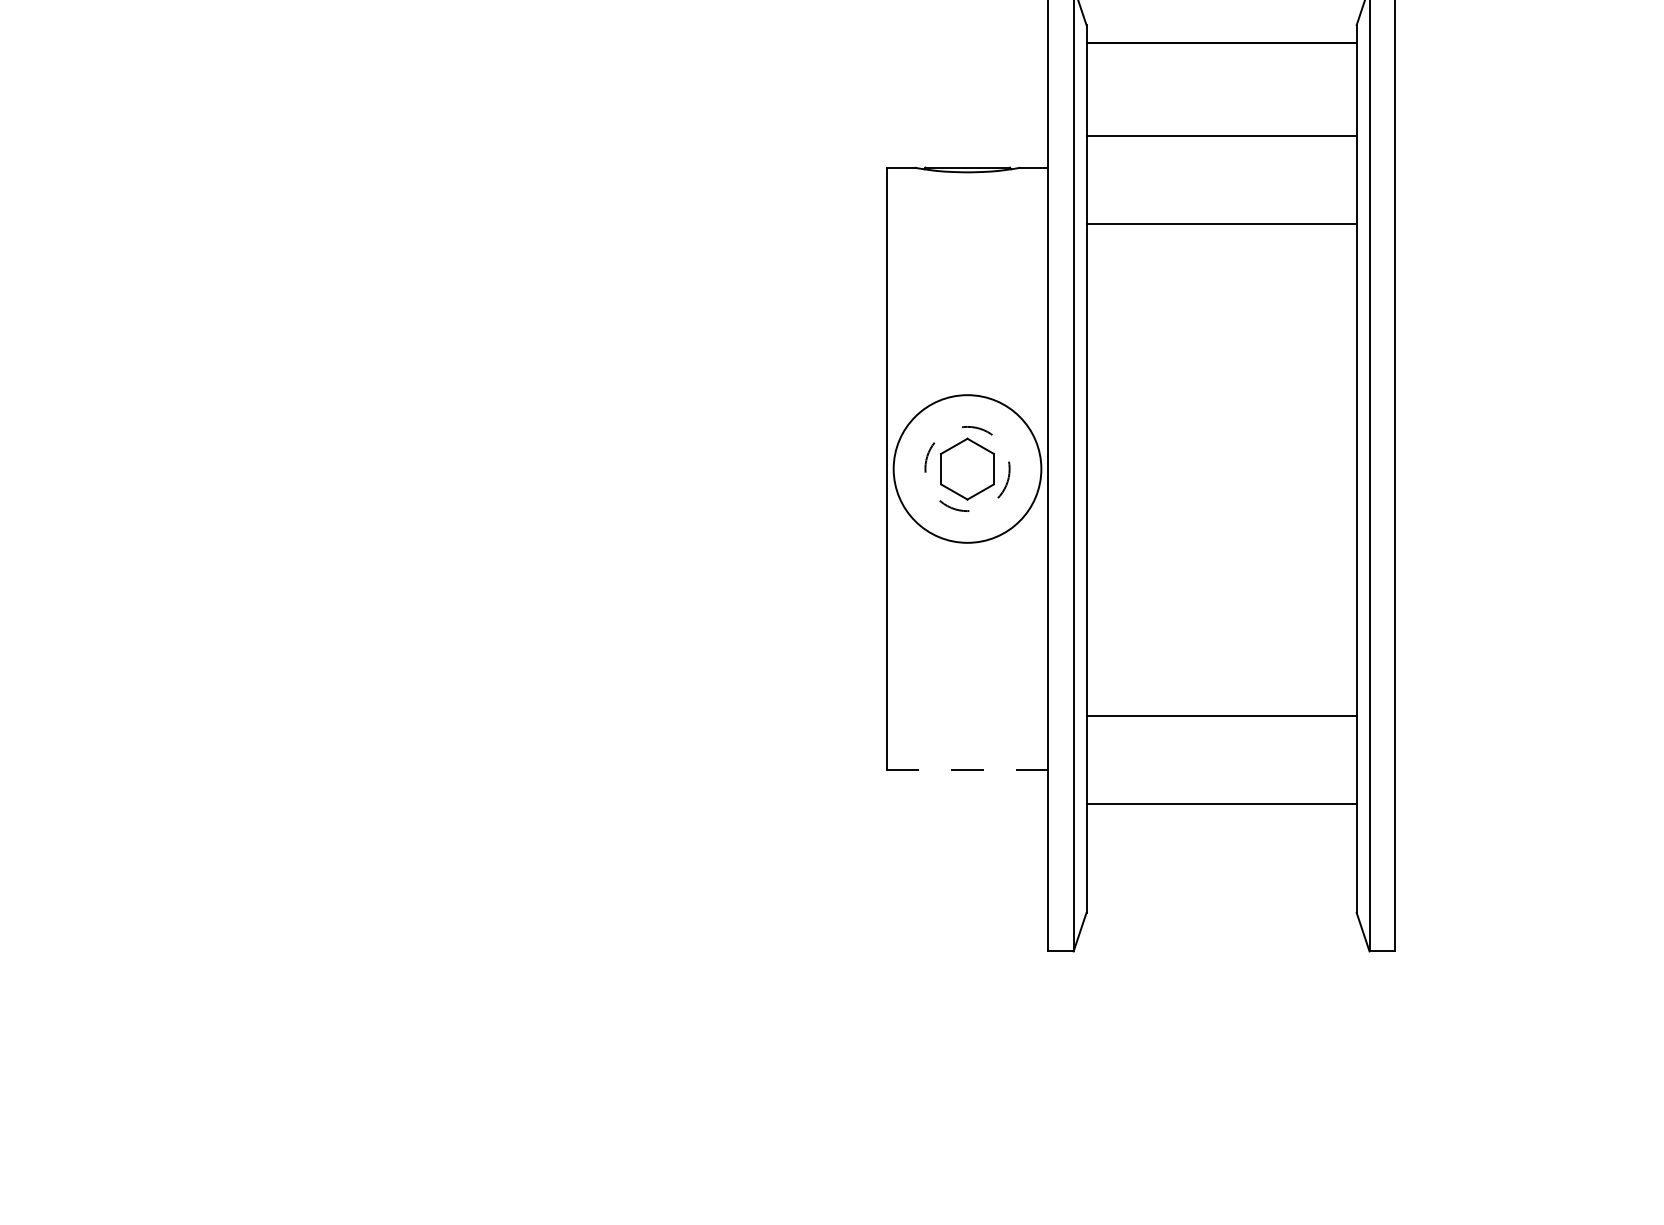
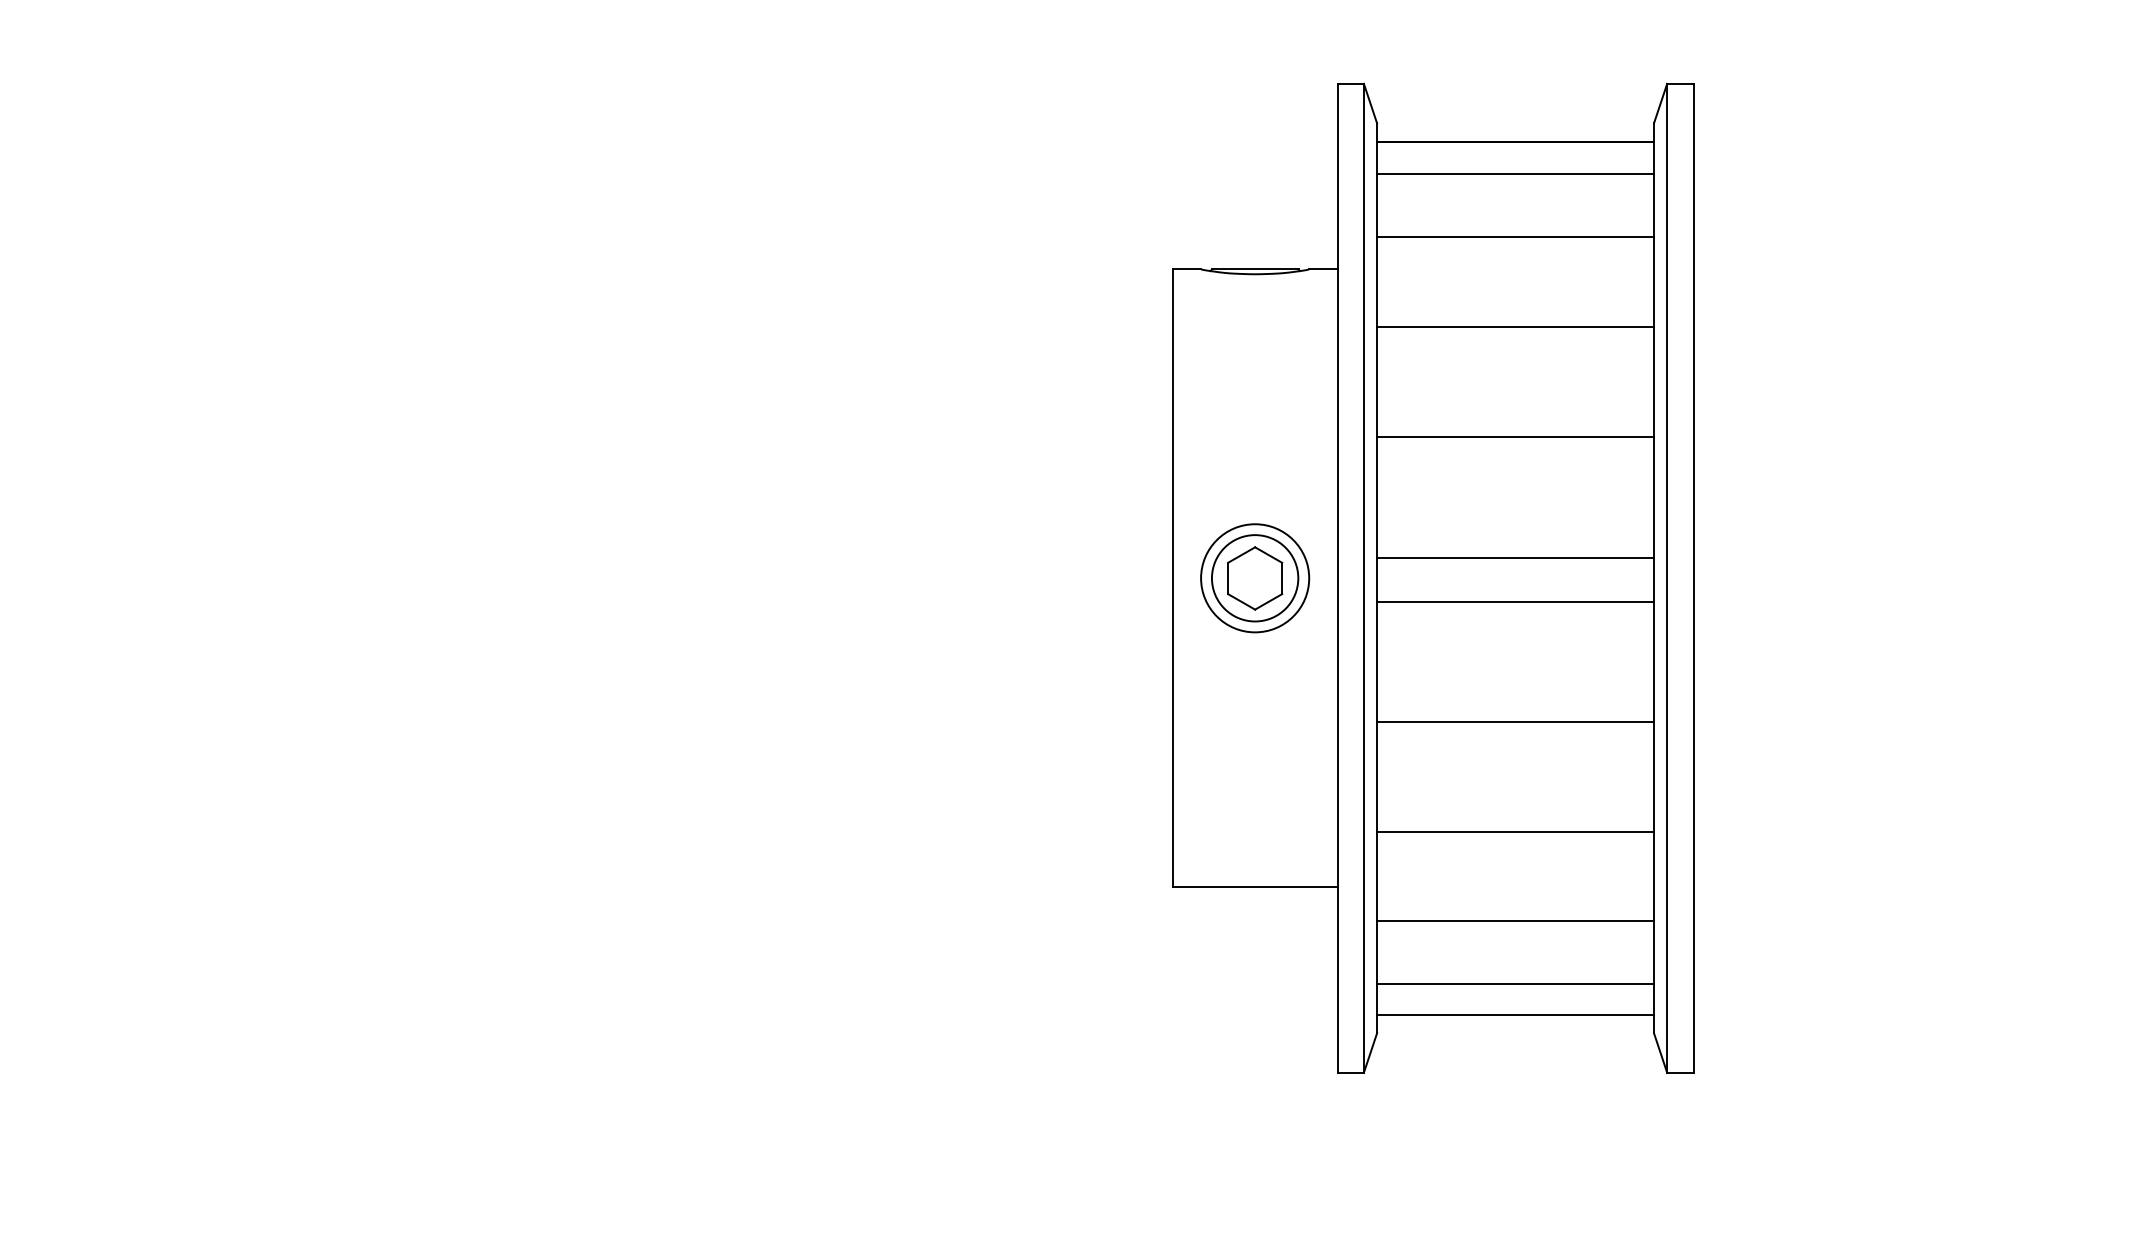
line: (1221, 74) -> (1515, 173), added
line: (1221, 331) -> (1515, 437), added
line: (1221, 448) -> (1515, 557), added
circle: (966, 469) -> (1254, 578), dashed -> solid
circle: (967, 469) -> (1255, 578), size x0.71
line: (1221, 492) -> (1515, 602), added
line: (1221, 609) -> (1515, 722), added
line: (966, 770) -> (1254, 887), dashed -> solid
line: (1221, 865) -> (1515, 984), added
line: (1221, 895) -> (1515, 1015), added

